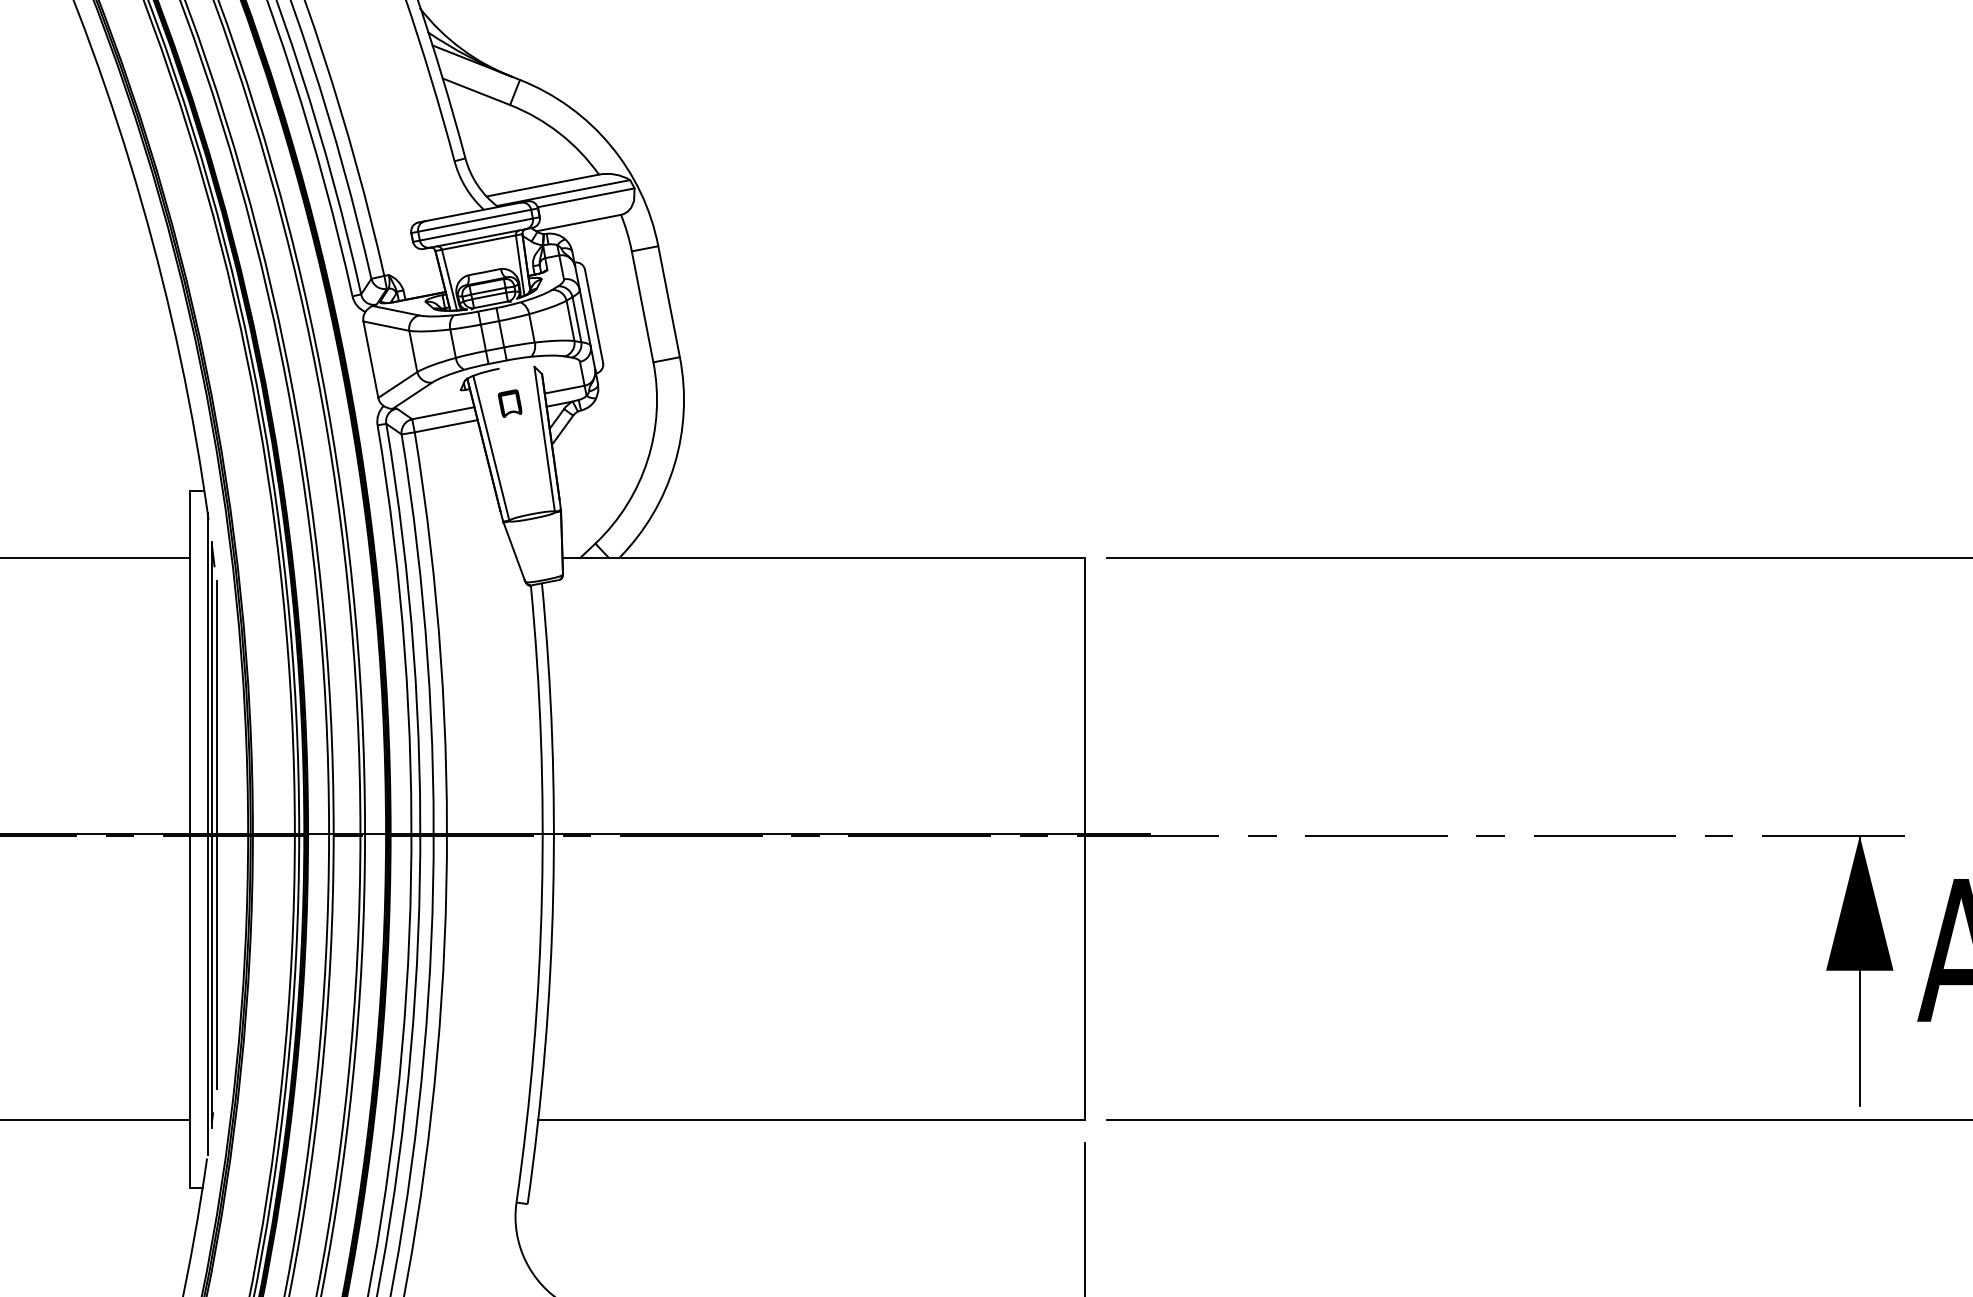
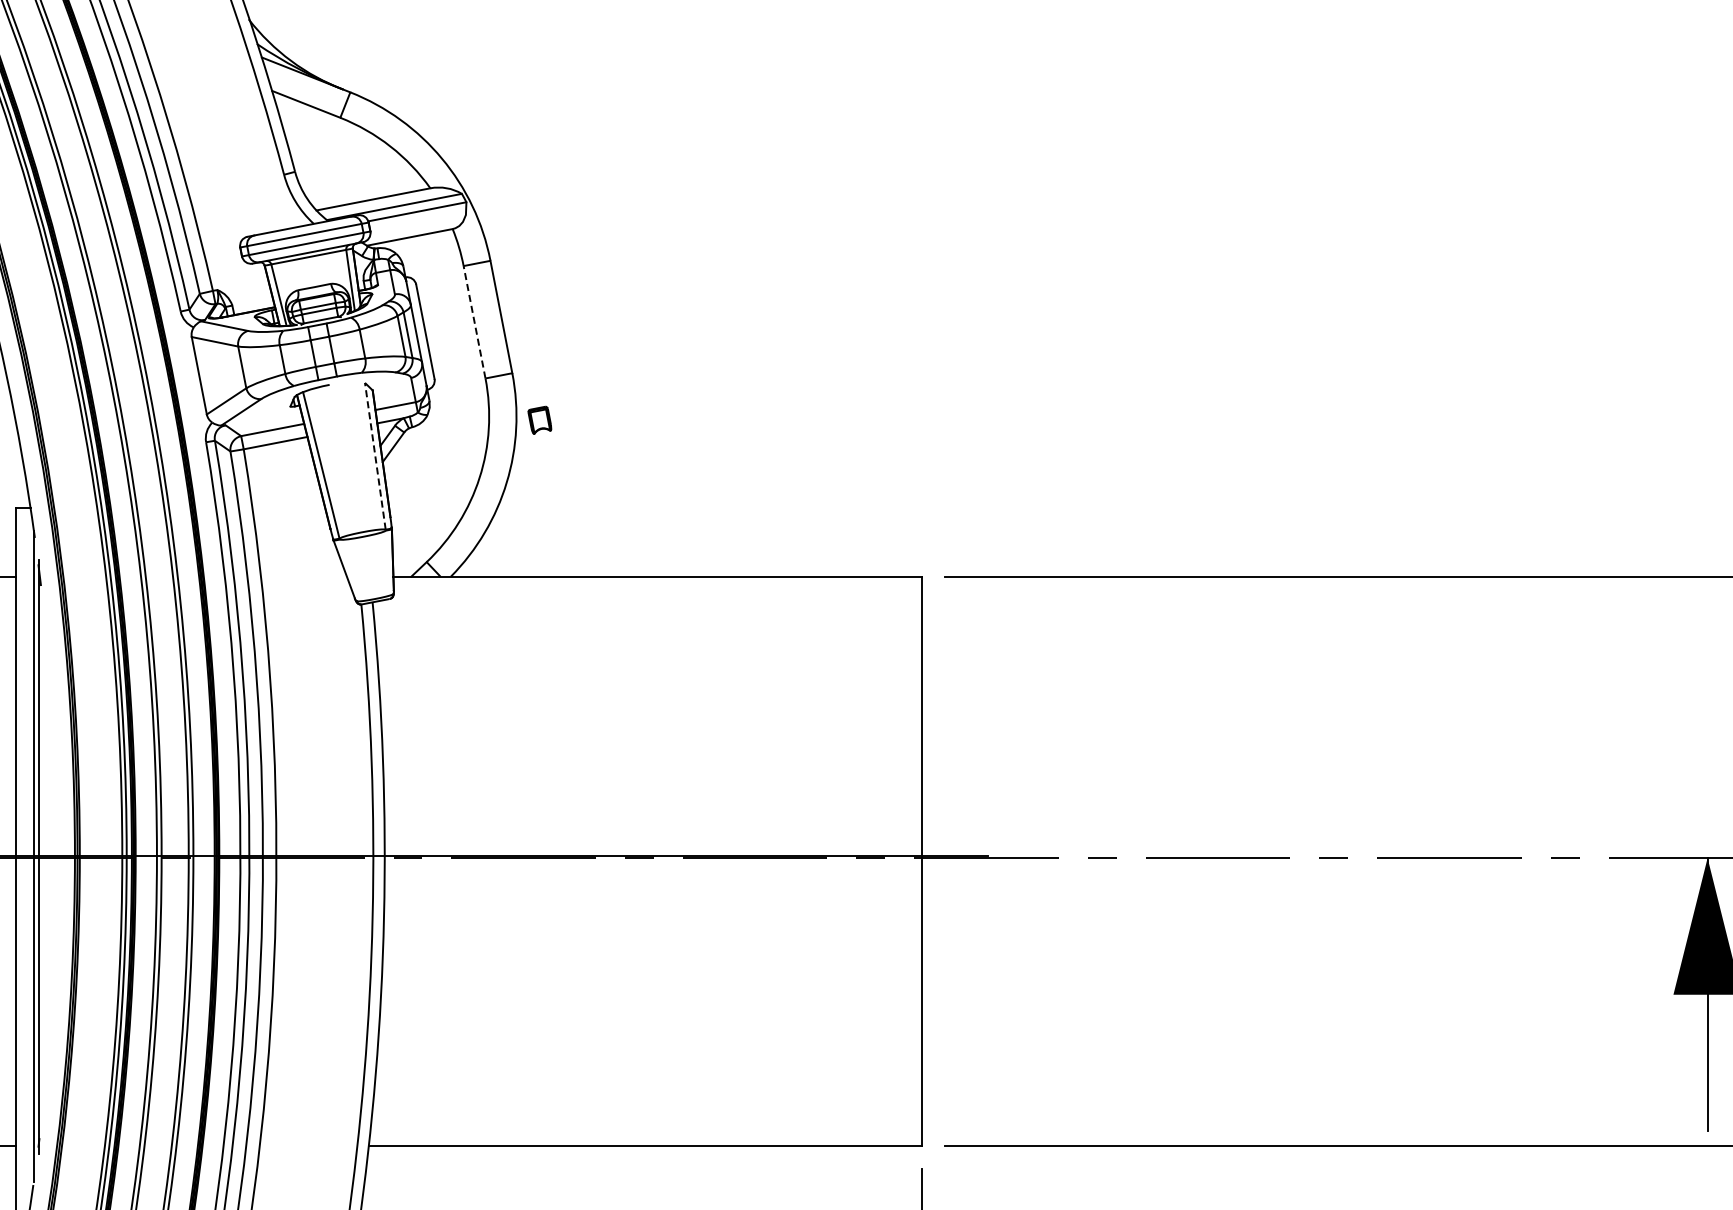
line: (642, 306) -> (474, 321), solid -> dashed
part: (509, 403) -> (539, 420), moved
line: (544, 438) -> (375, 455), solid -> dashed
line: (216, 834) -> (42, 856), removed

